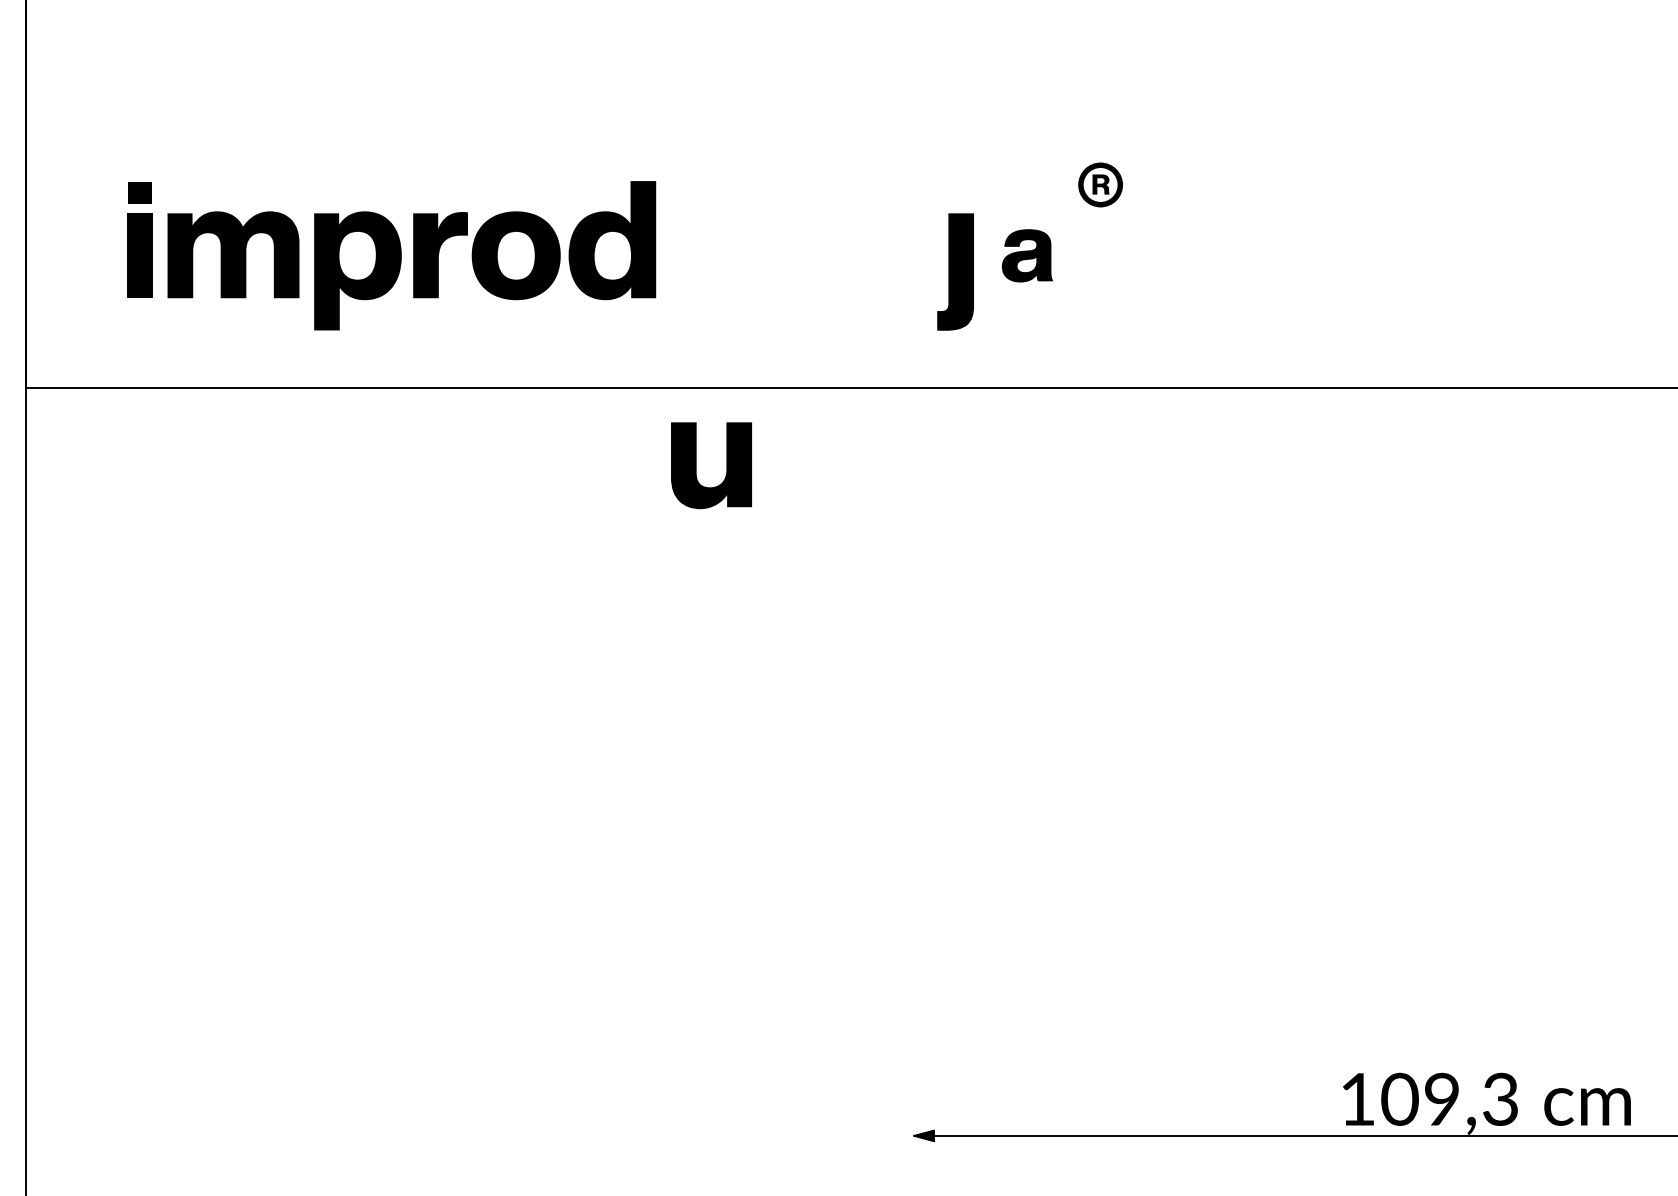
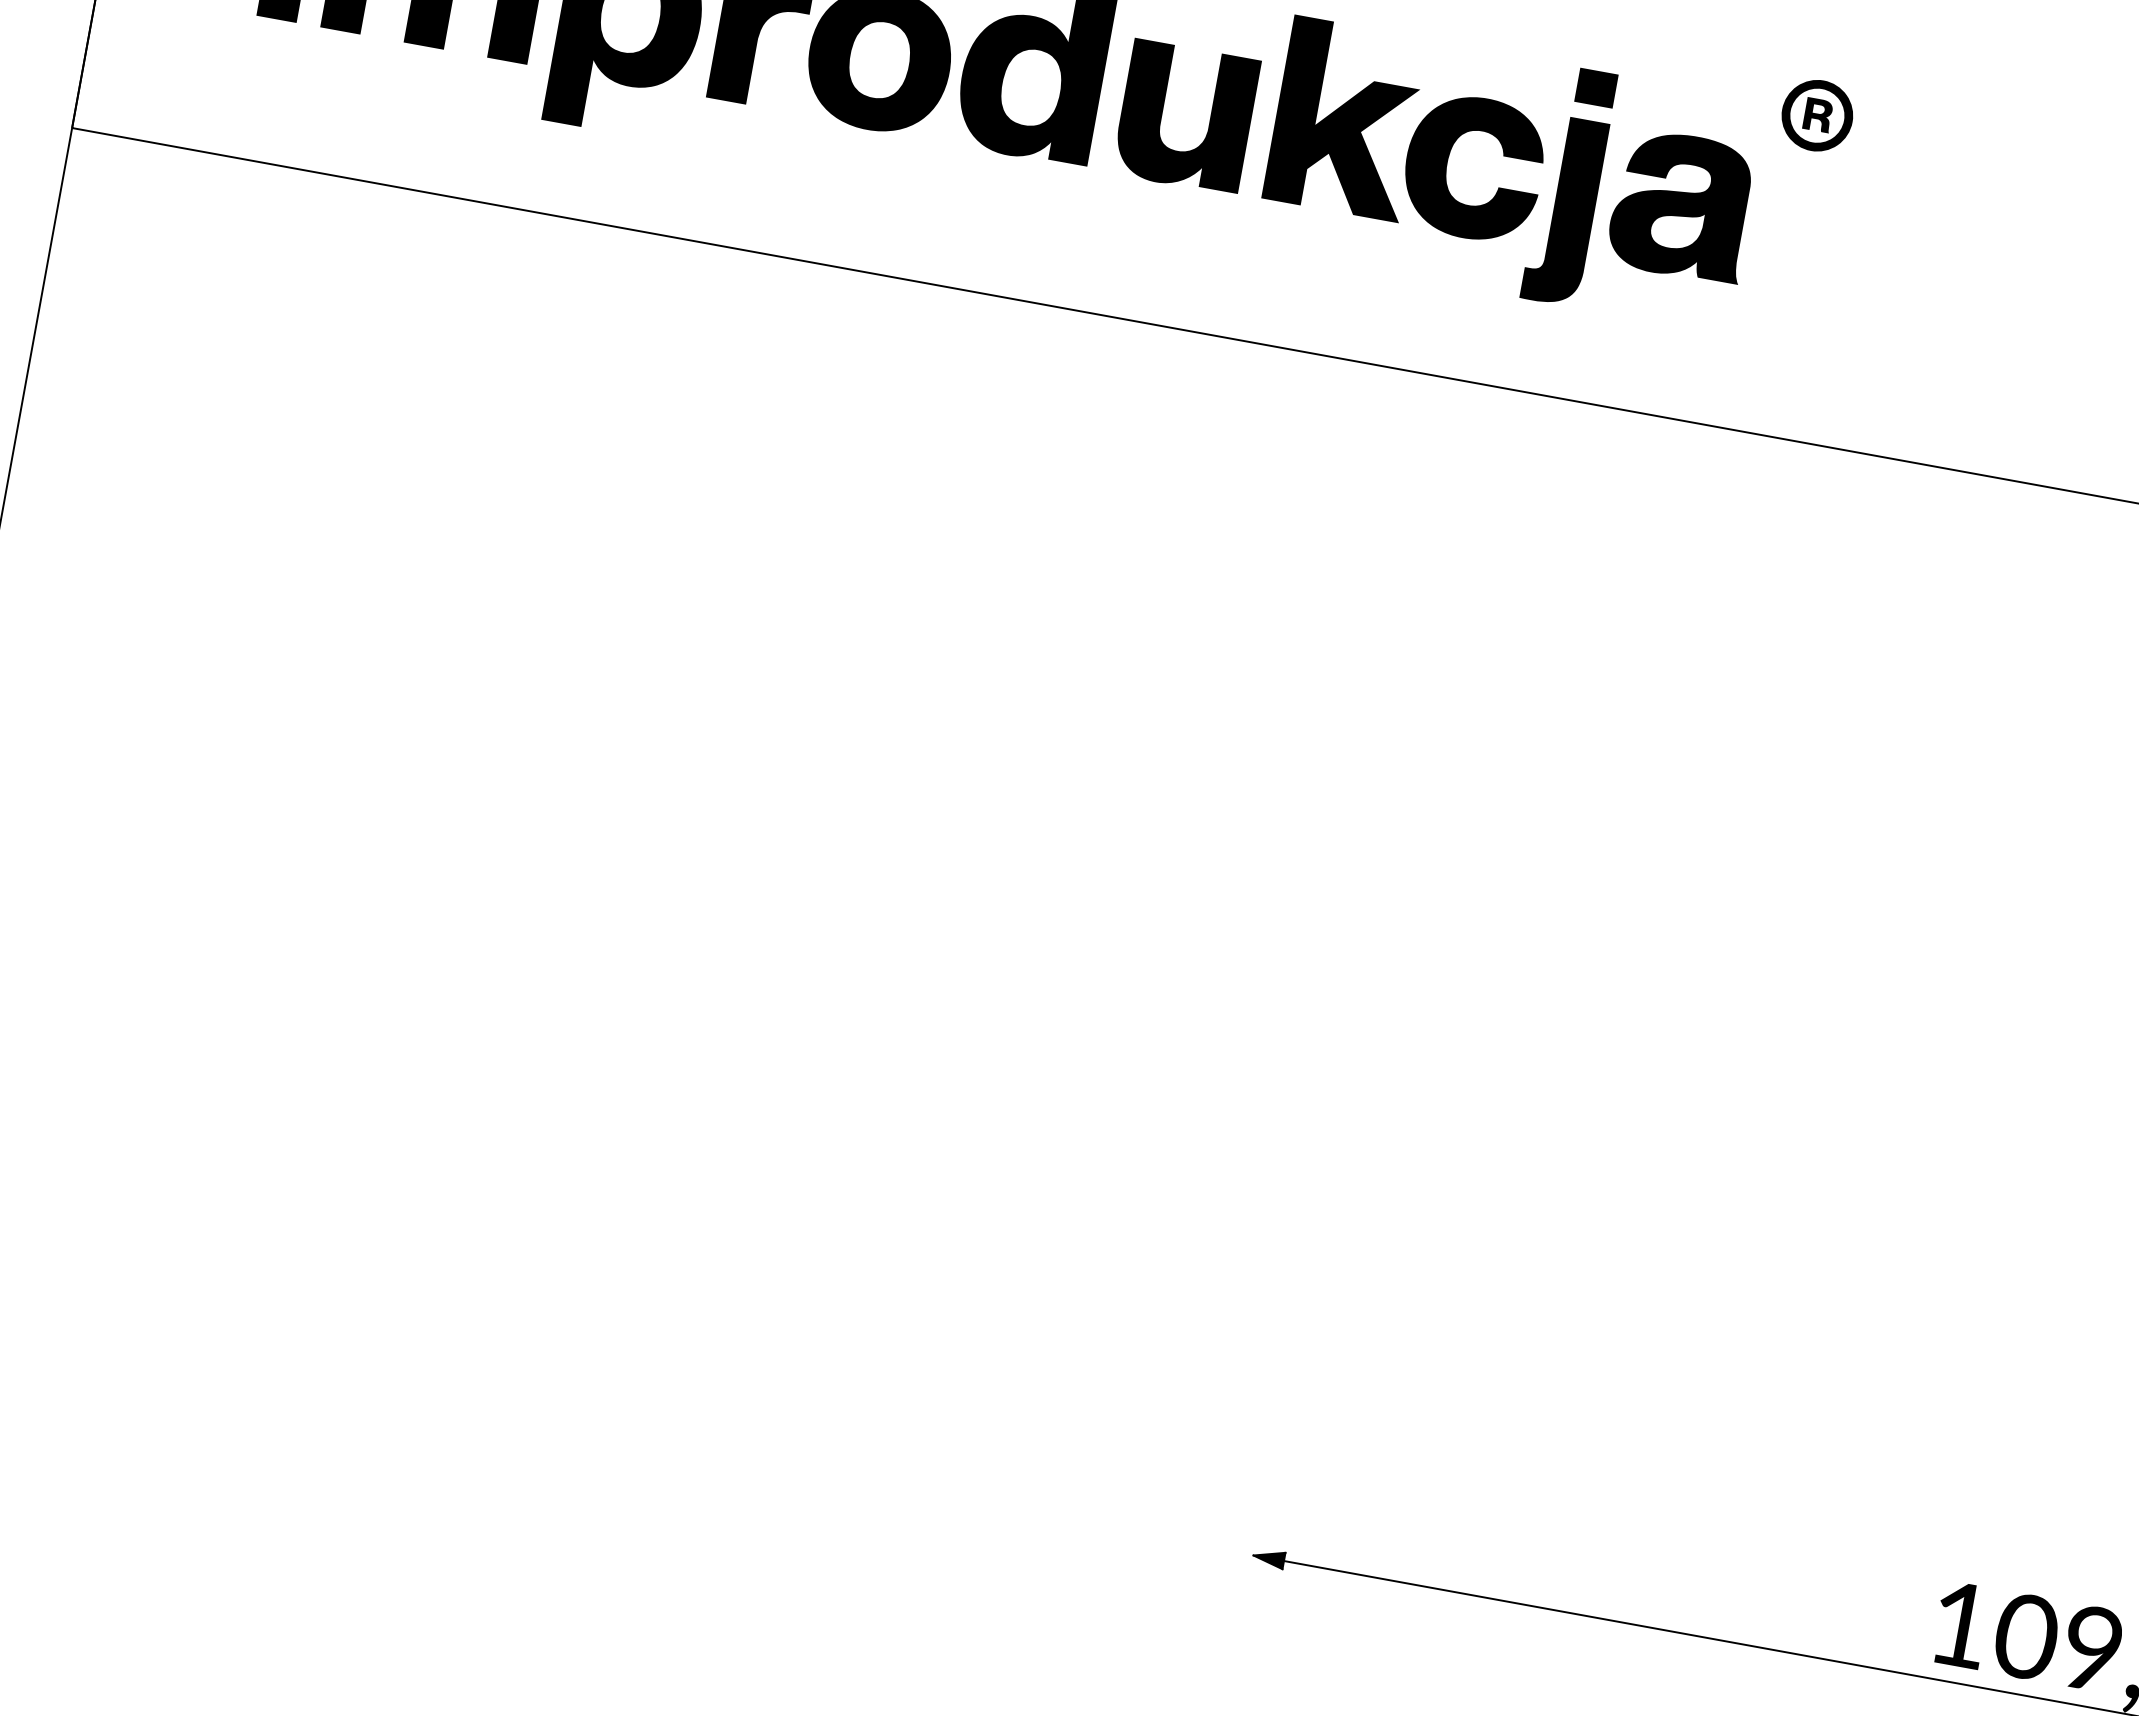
part: (961, 192) -> (1596, 87), added
fill: (810, 239) -> (1346, 118), added
fill: (894, 255) -> (1473, 167), added
part: (1027, 255) -> (1682, 205), size x1.67
part: (696, 465) -> (1162, 112), moved

